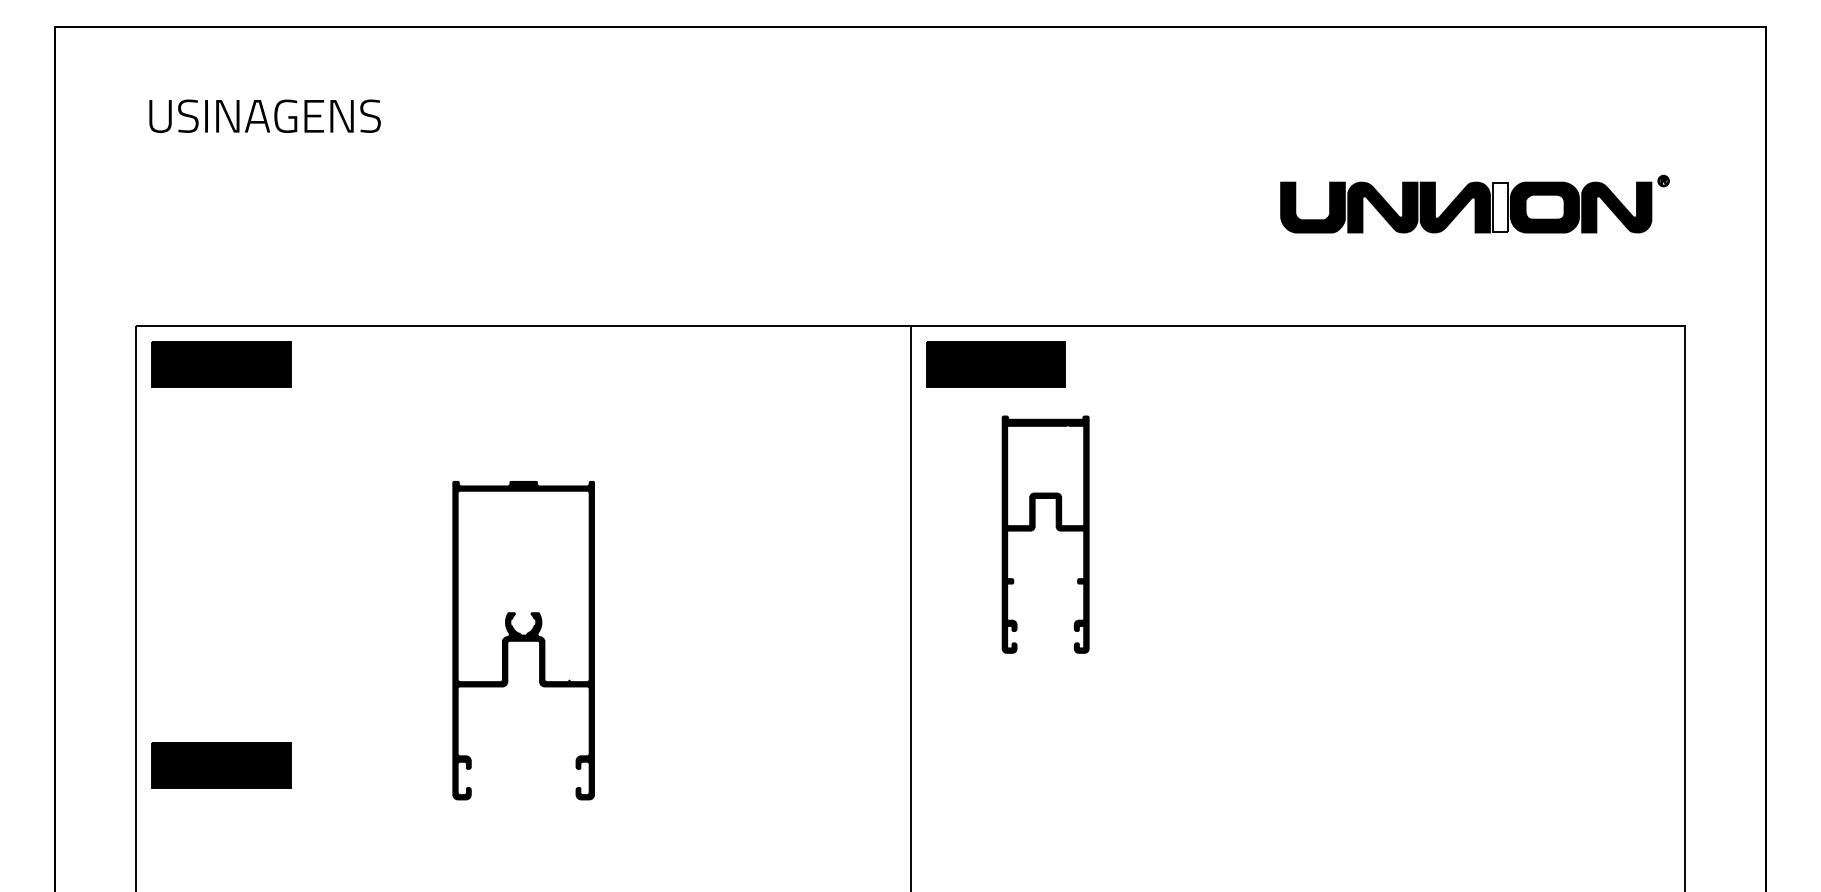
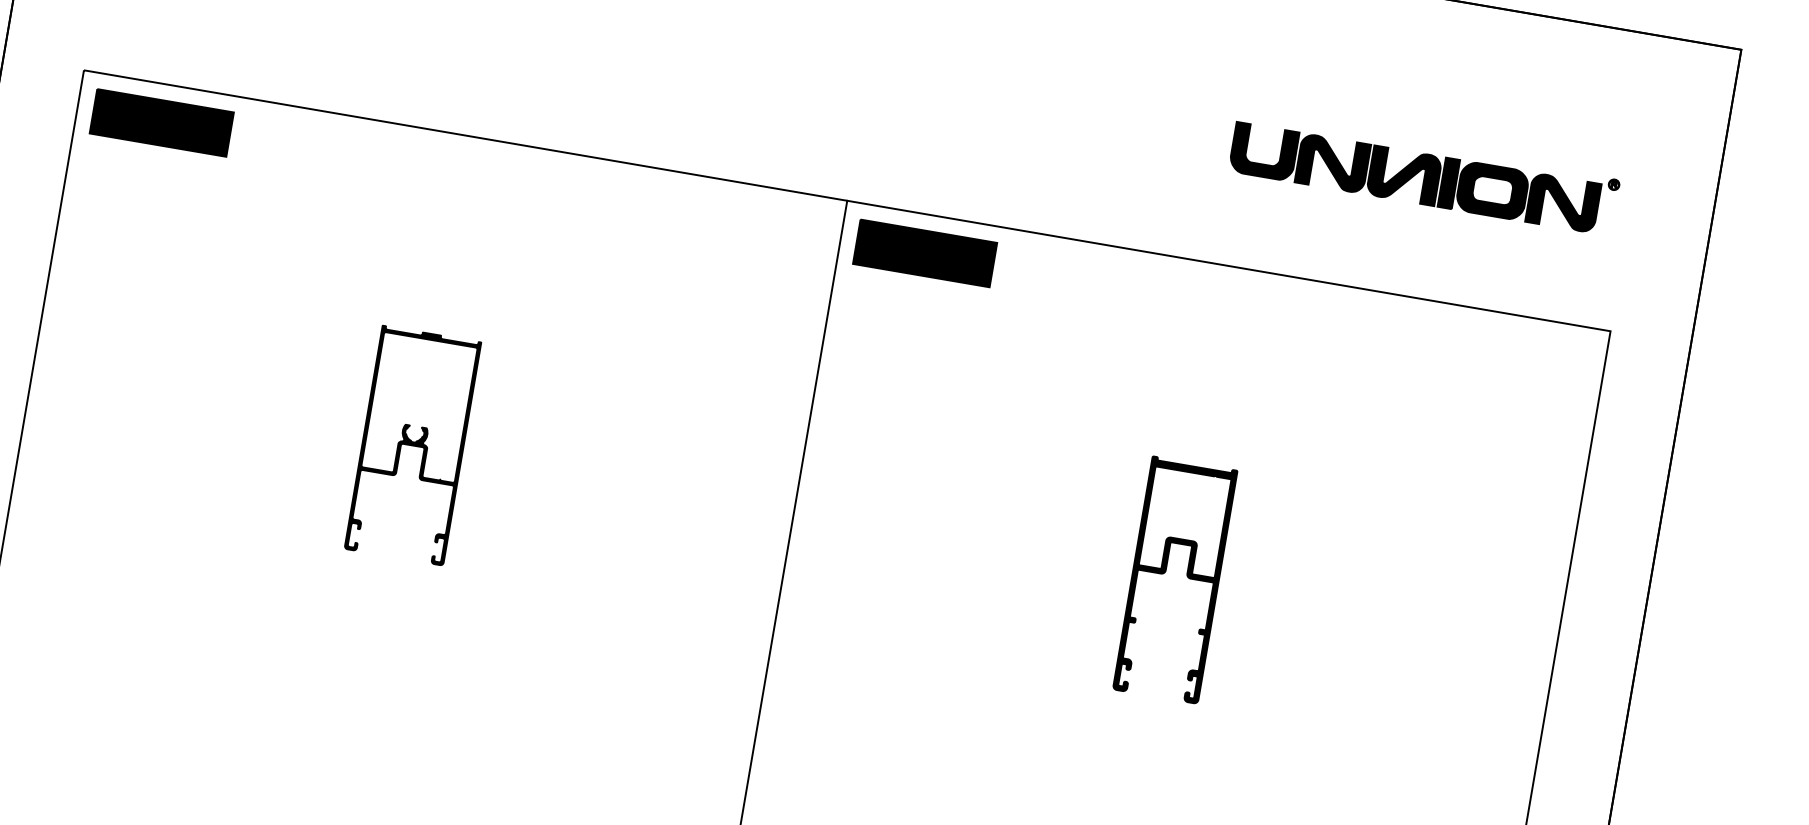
fill: (1500, 207) -> (1448, 183), added
part: (1035, 528) -> (1166, 572), moved
part: (523, 640) -> (412, 445), size x0.71
part: (221, 765) -> (94, 517), removed

